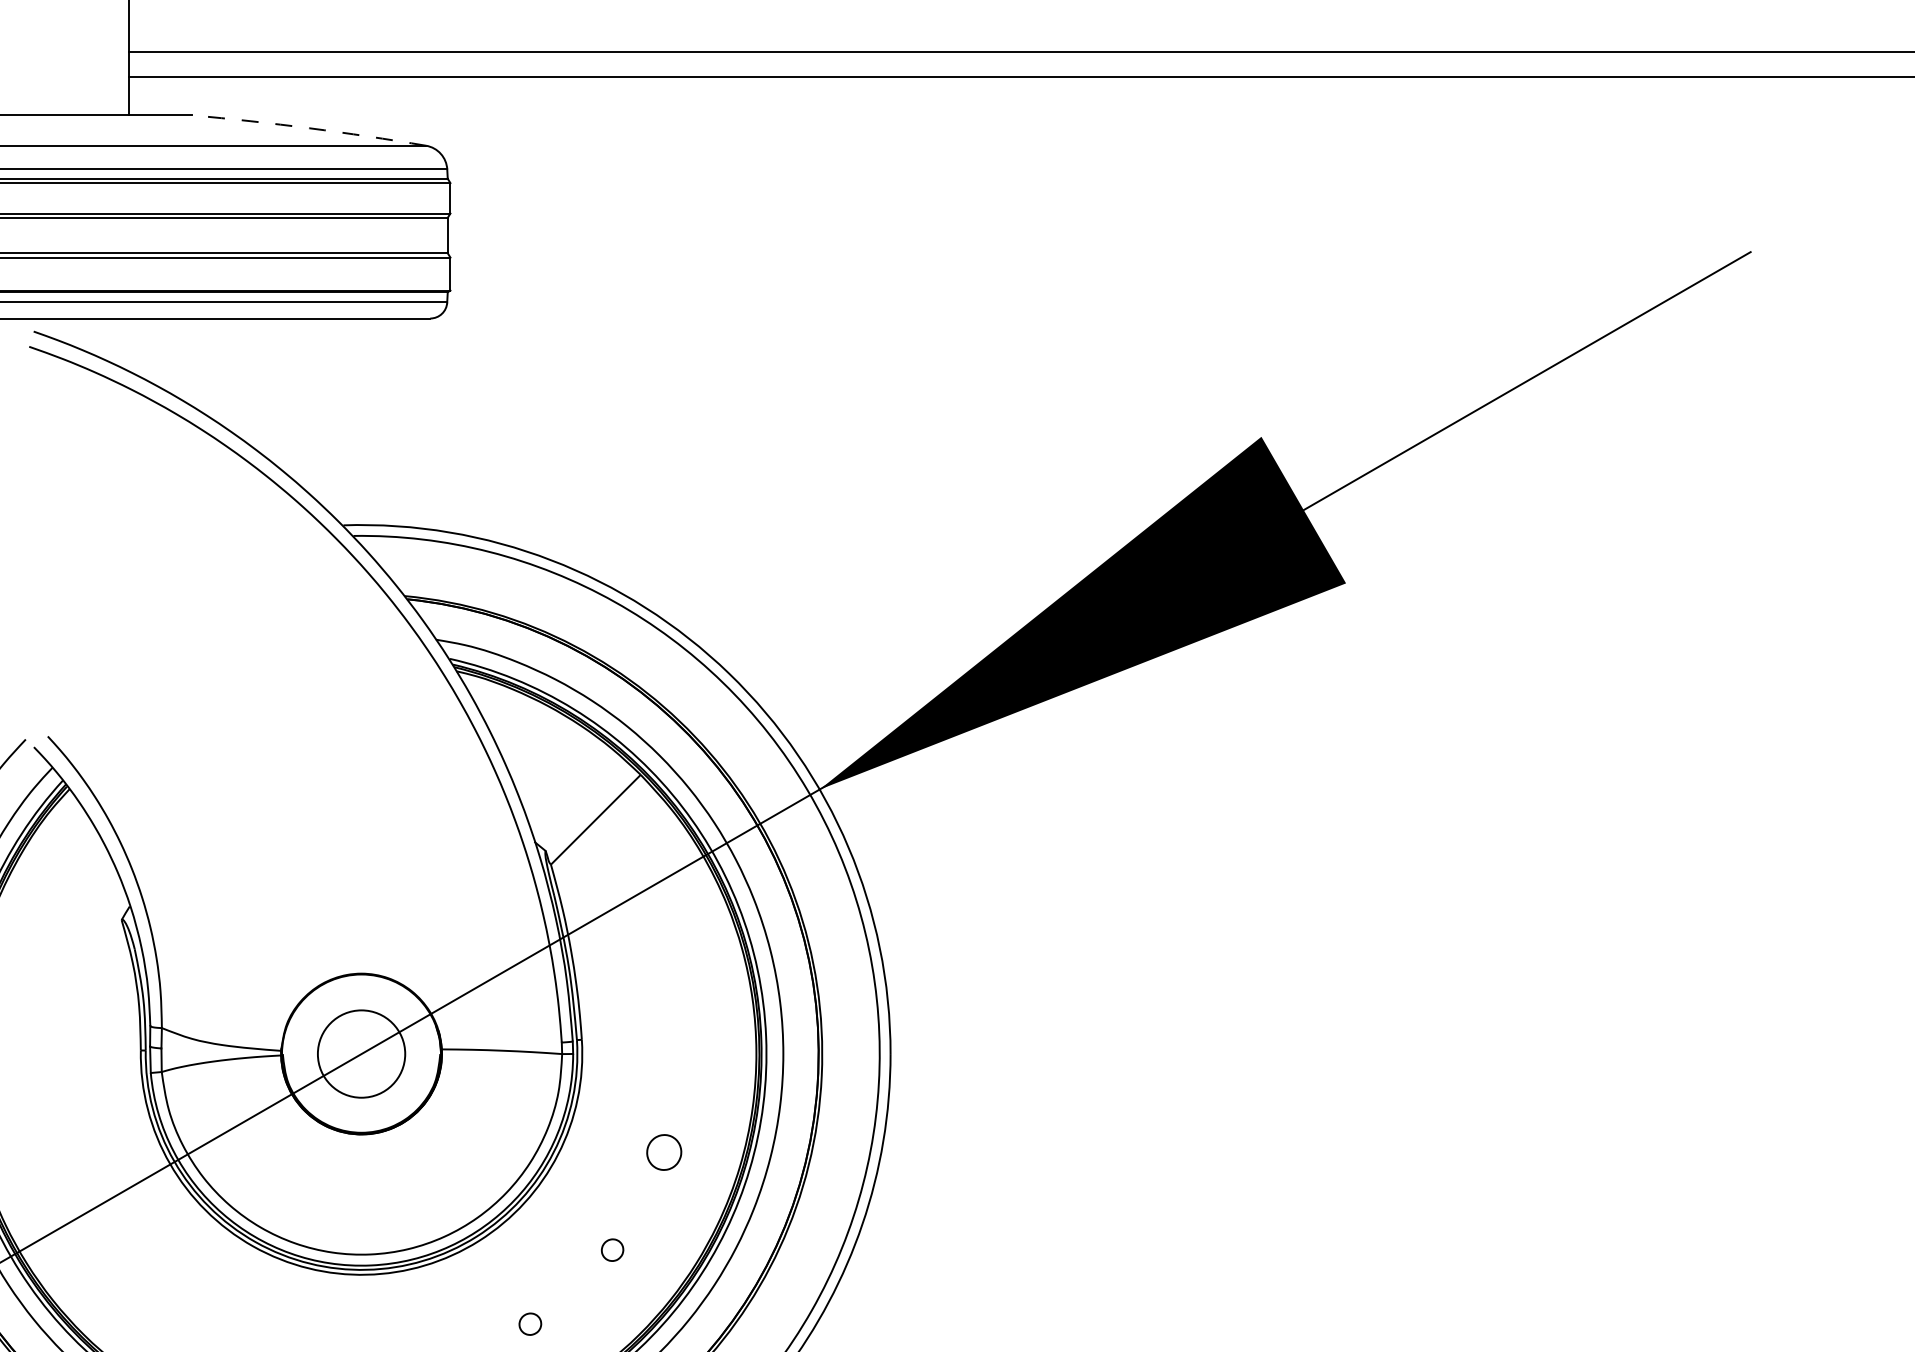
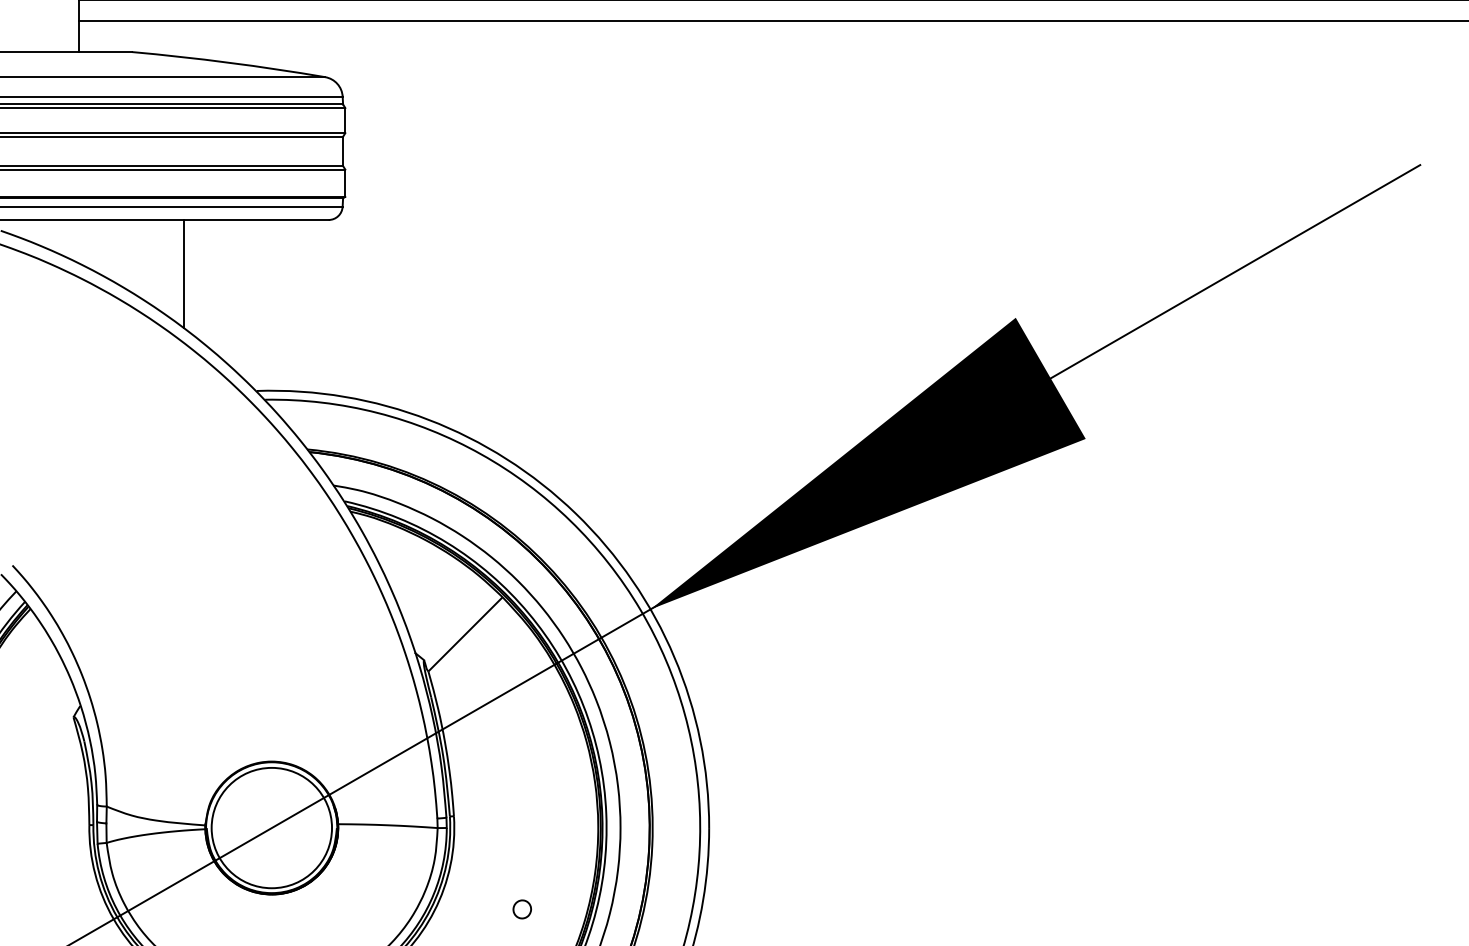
arc: (309, 128) -> (228, 62), dashed -> solid
line: (255, 383) -> (184, 273), added
circle: (361, 1053) -> (271, 827), size x1.67
part: (664, 1152) -> (522, 909), size x0.62

